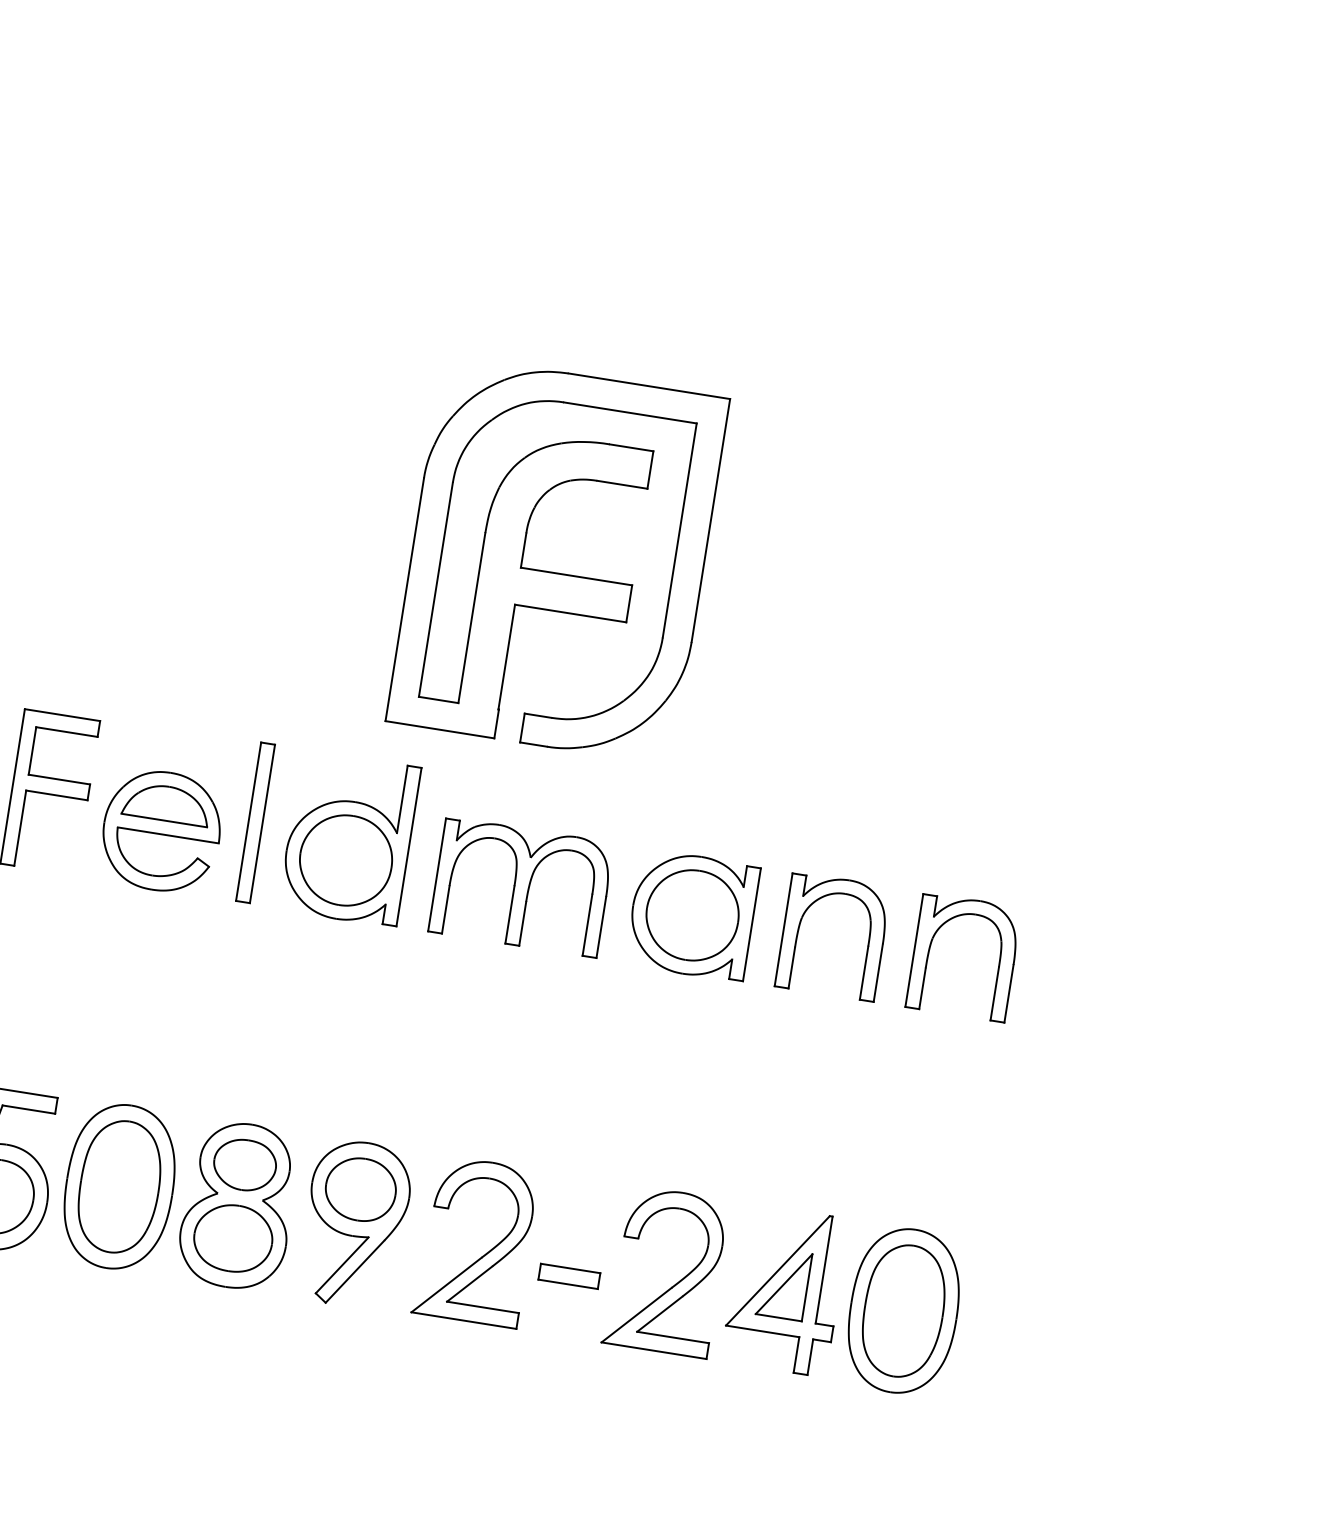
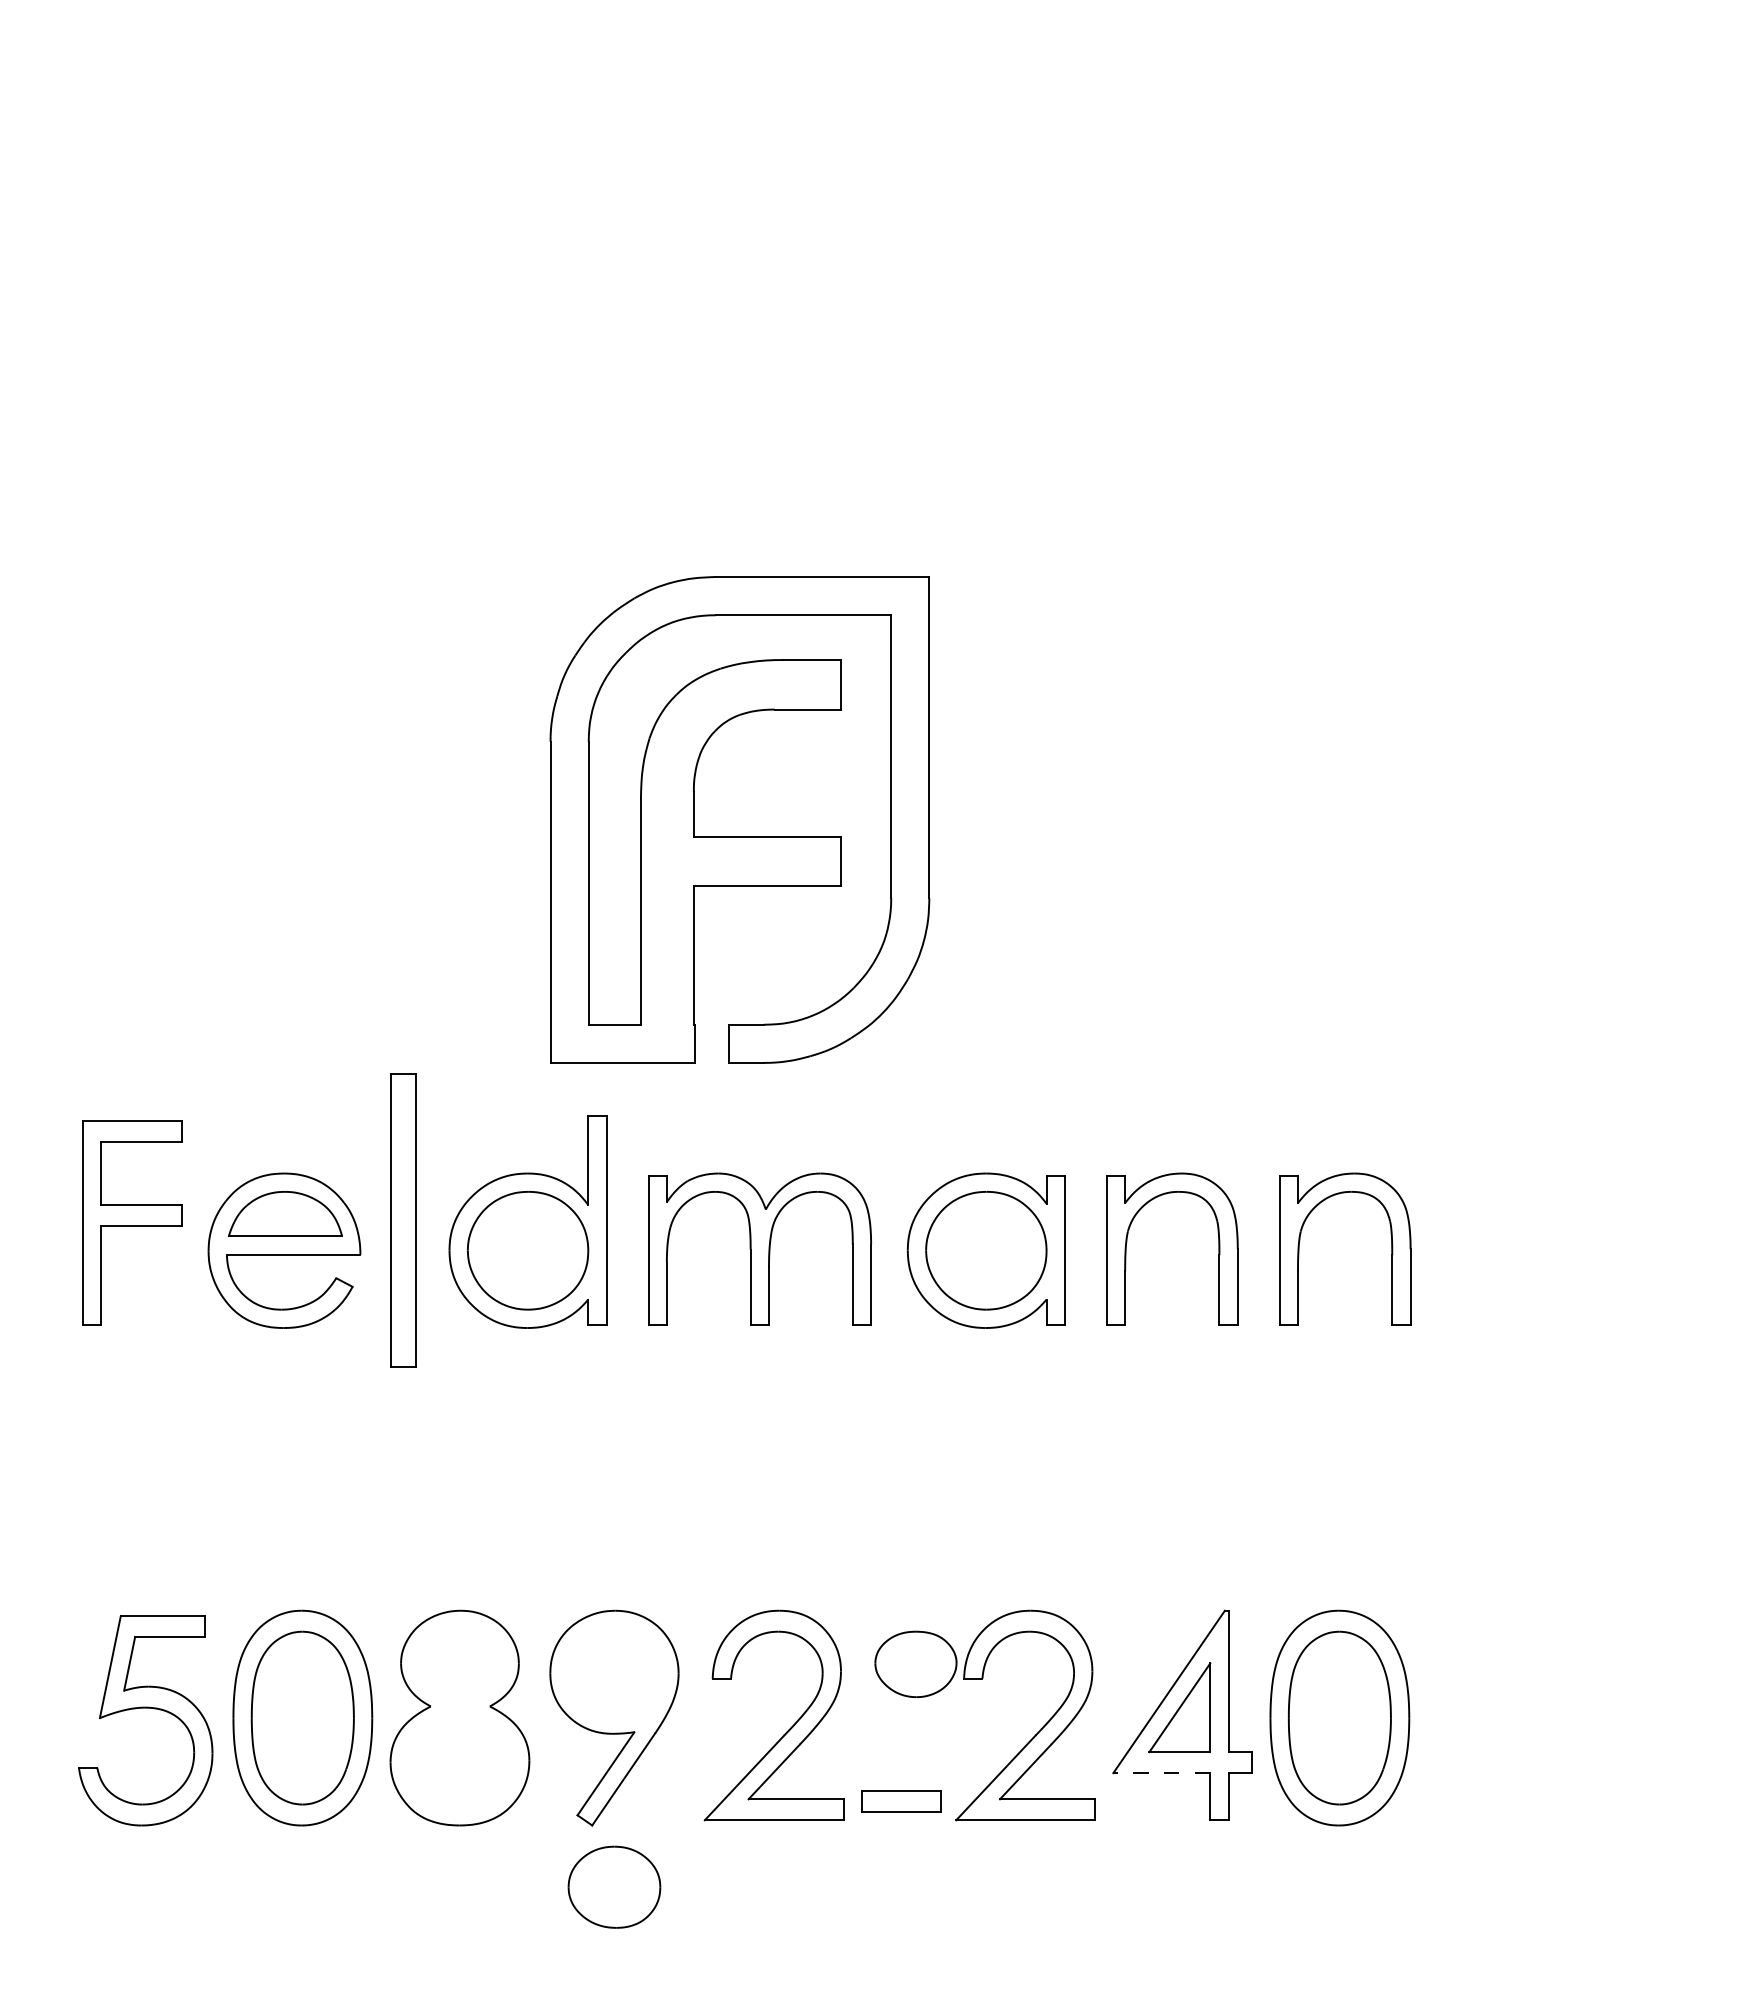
part: (255, 822) -> (403, 1220), size x1.4
part: (244, 1165) -> (915, 1664), moved
part: (360, 1189) -> (614, 1886), moved
part: (232, 1238) -> (459, 1761), removed
part: (569, 1276) -> (901, 1801), moved
line: (762, 1331) -> (1161, 1773), solid -> dashed

